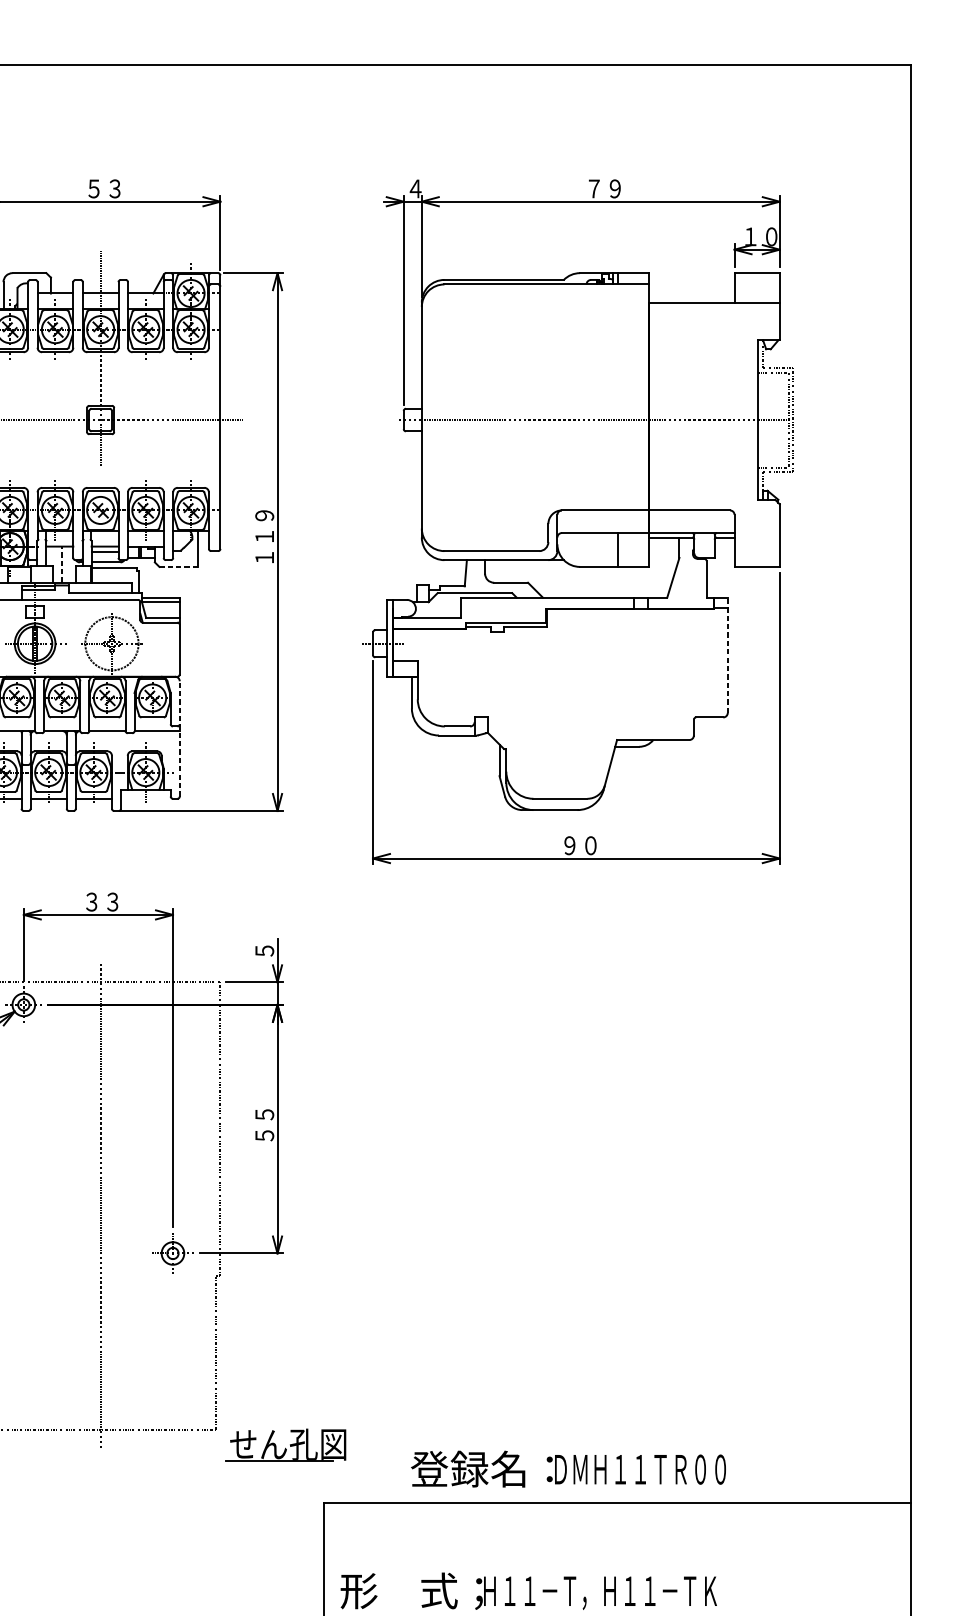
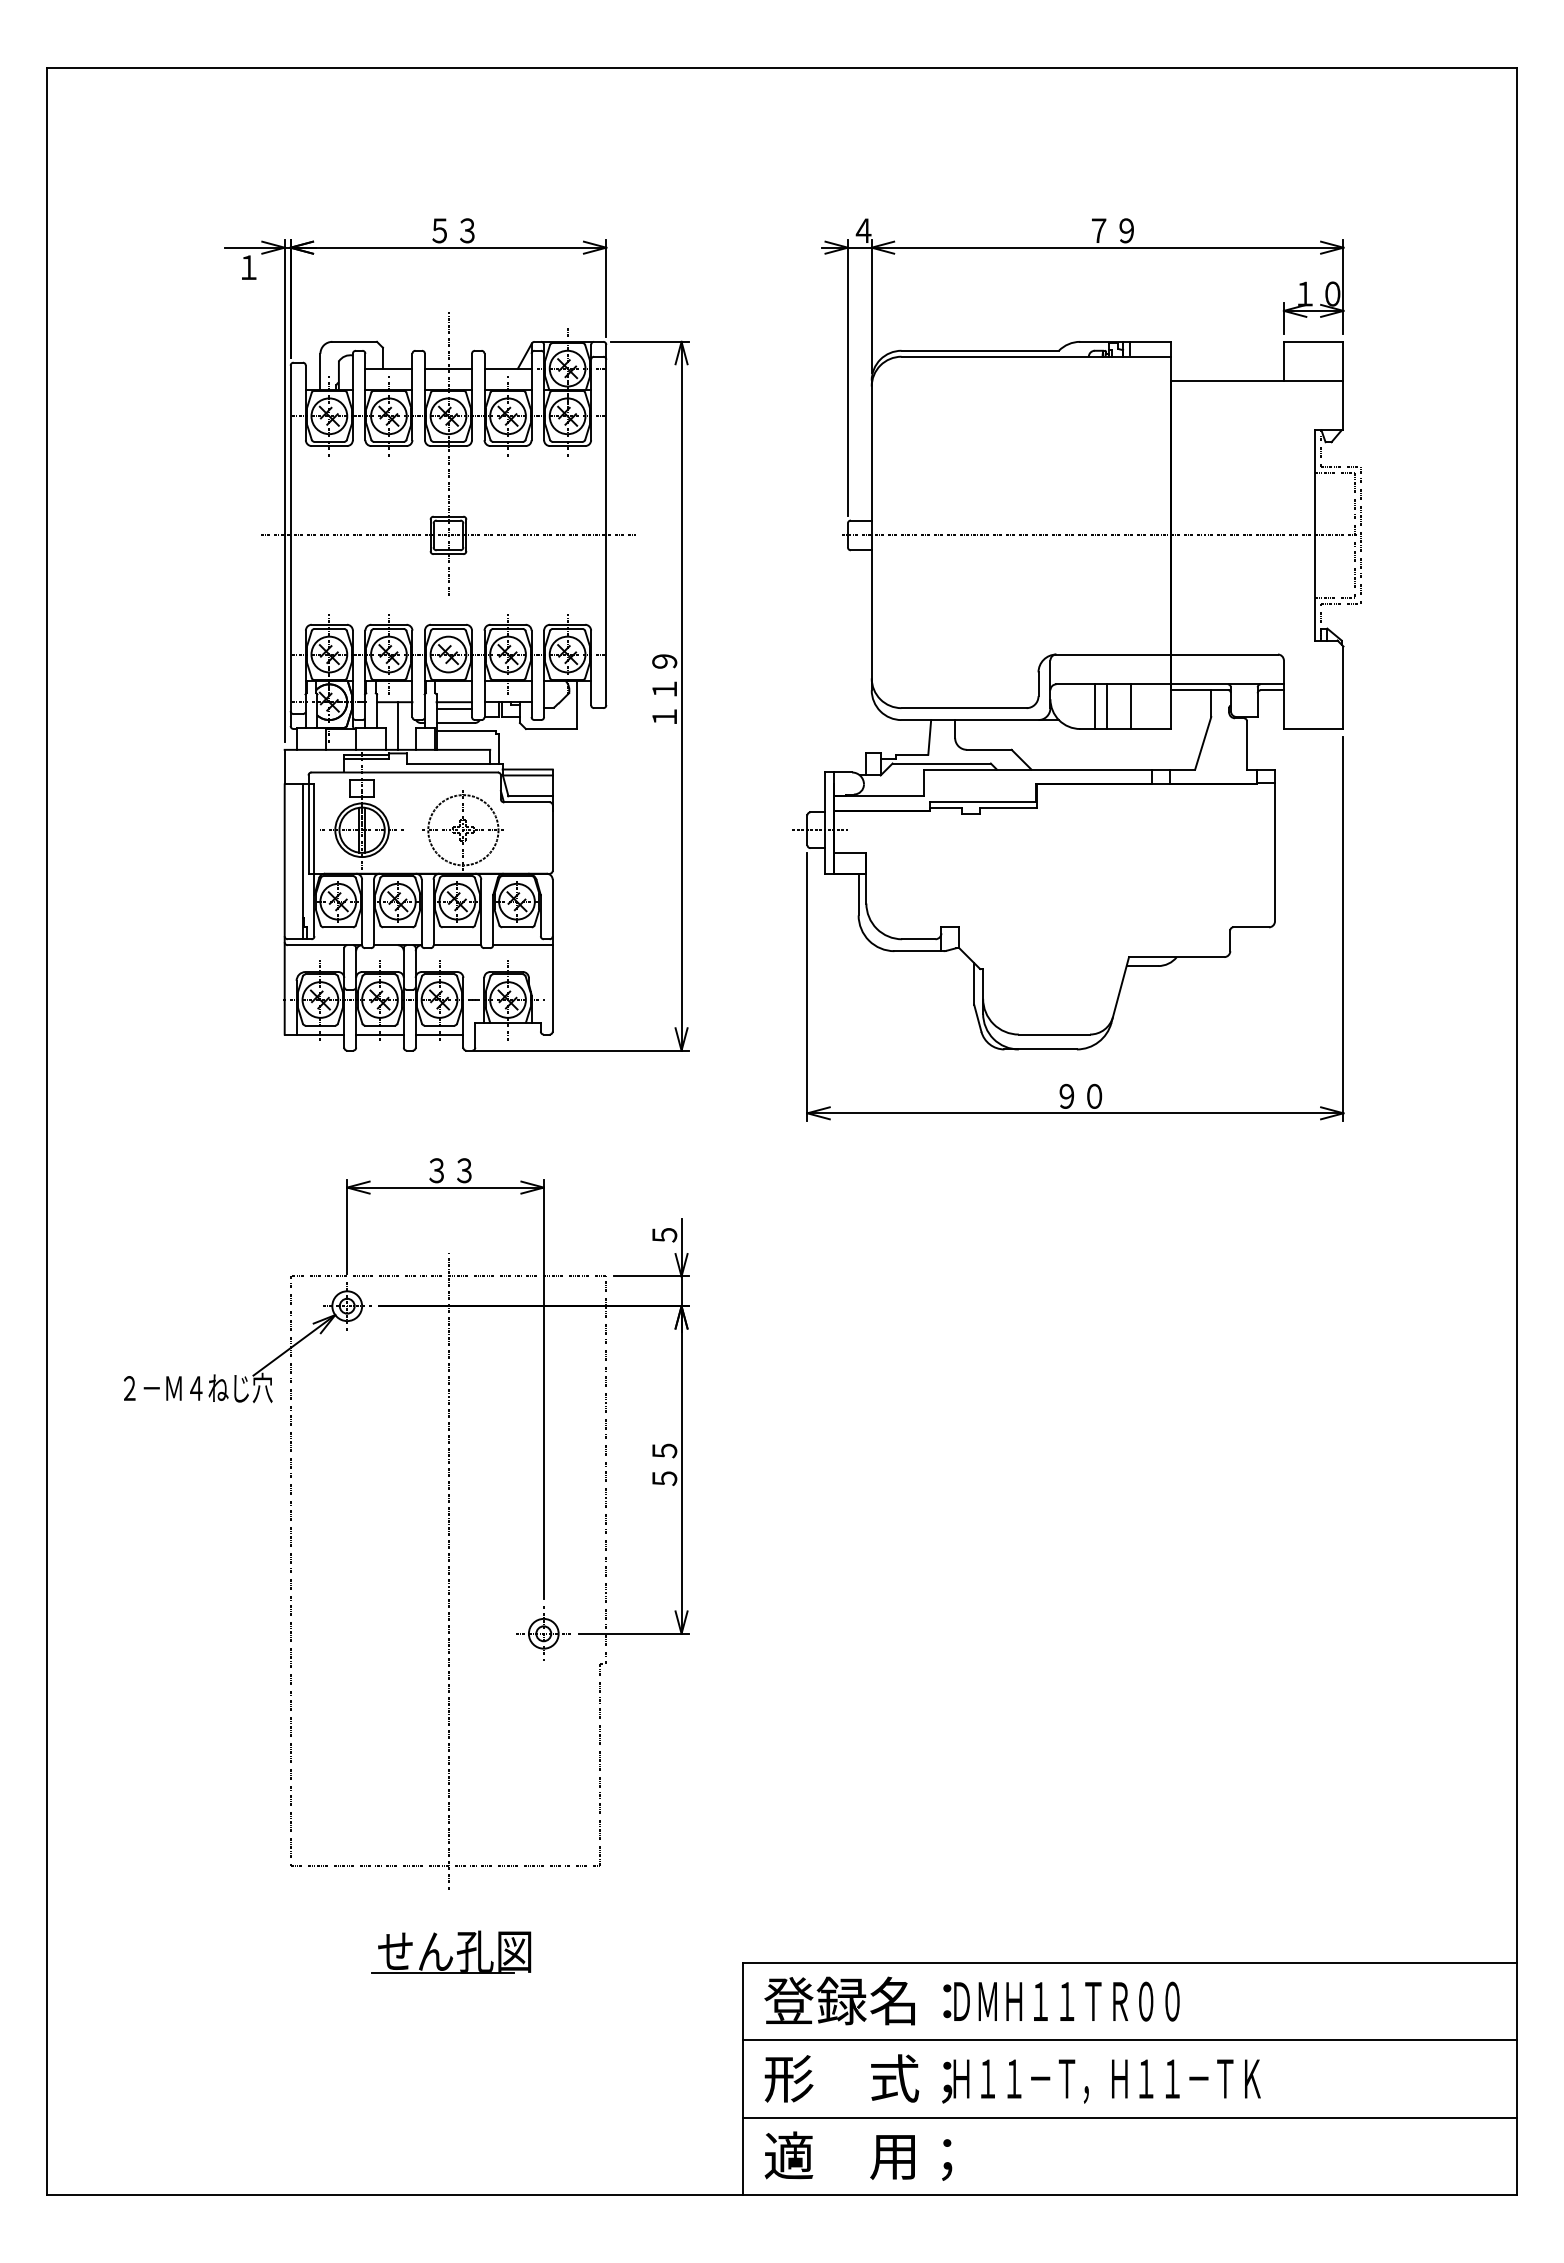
line: (591, 549) -> (1095, 706), added
line: (600, 549) -> (1107, 706), added
line: (61, 565) -> (397, 726), dashed -> solid
line: (178, 567) -> (551, 729), dashed -> solid
line: (727, 655) -> (1274, 845), dashed -> solid
line: (179, 738) -> (552, 955), dashed -> solid
part: (285, 1444) -> (451, 1951), moved
text: (568, 1468) -> (971, 2000), moved
line: (617, 1562) -> (1129, 2040), added

